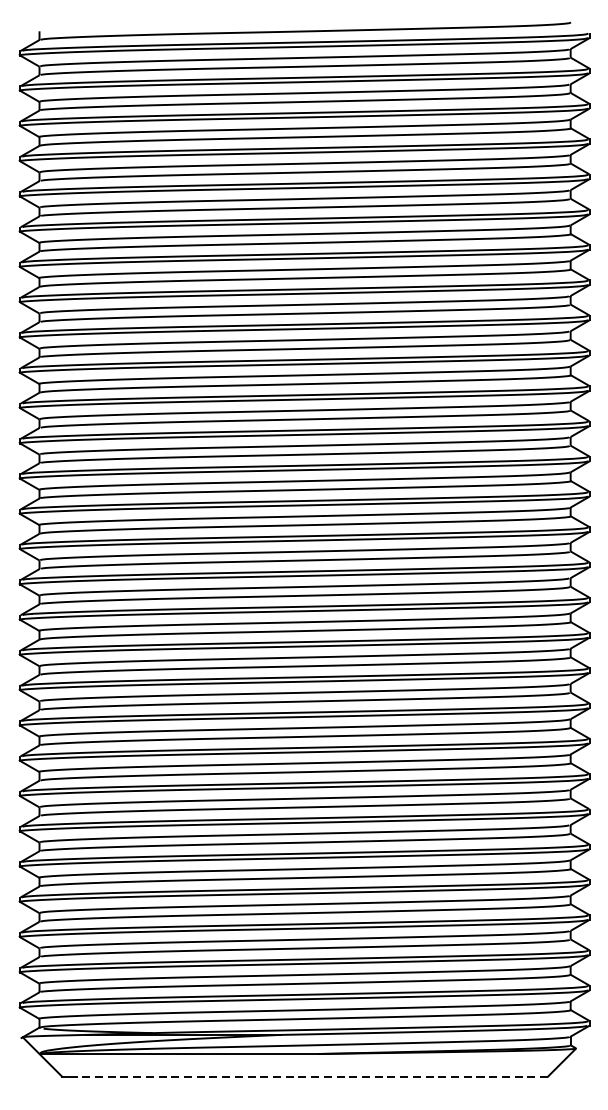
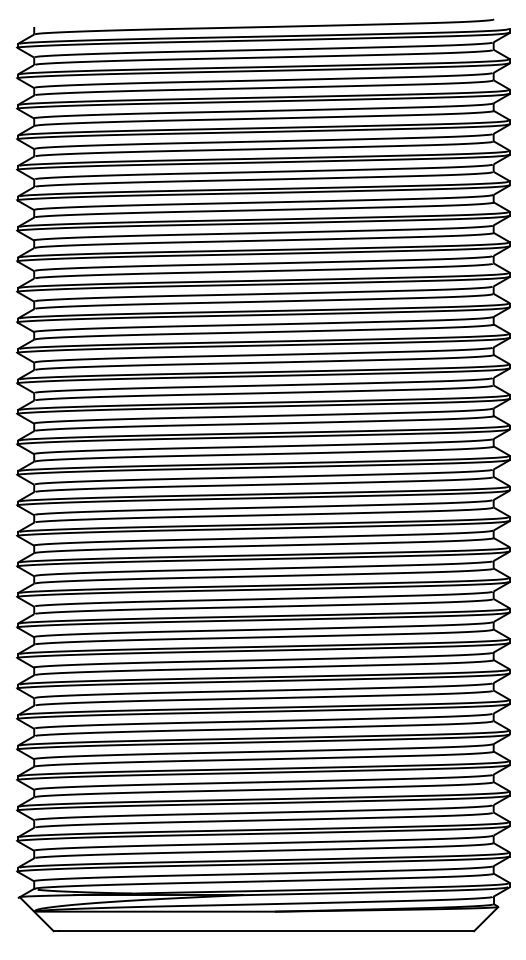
line: (308, 1076) -> (266, 931), dashed -> solid

